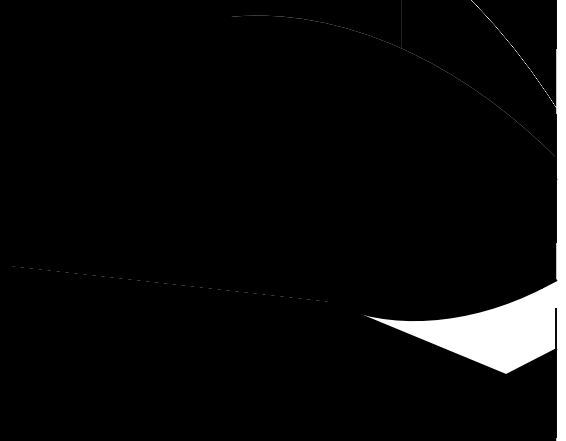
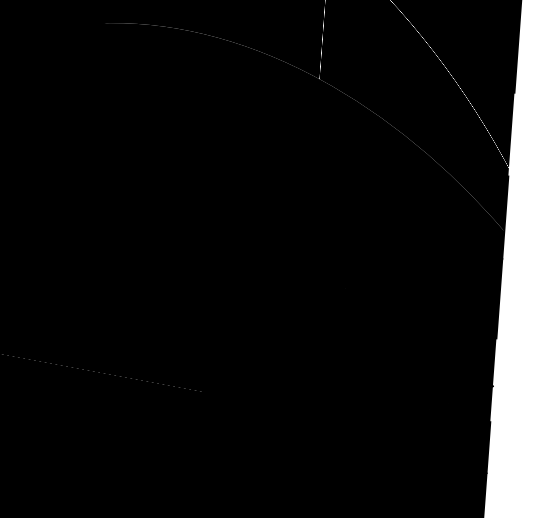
fill: (448, 327) -> (352, 435), added

